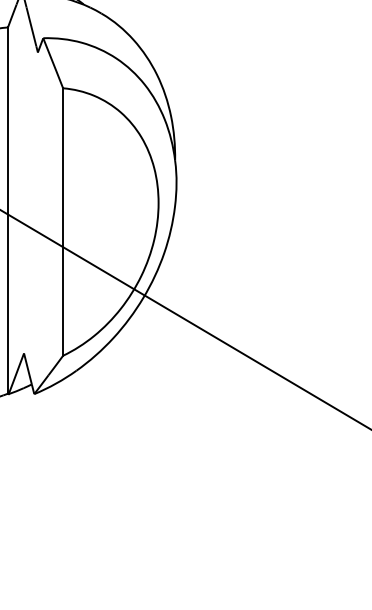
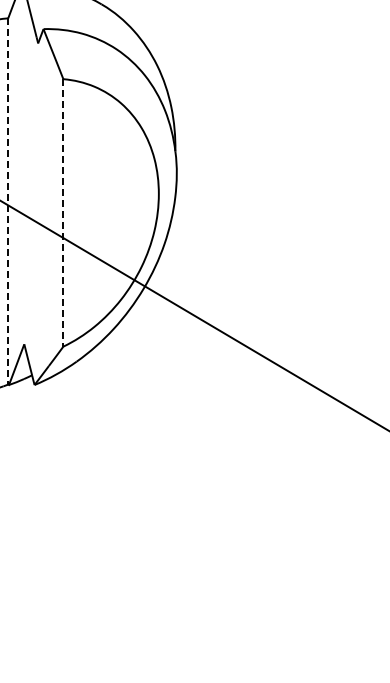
line: (8, 210) -> (8, 201), solid -> dashed
line: (63, 221) -> (63, 212), solid -> dashed

